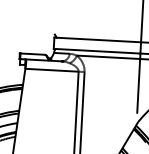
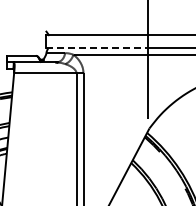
line: (96, 51) -> (96, 48), solid -> dashed

